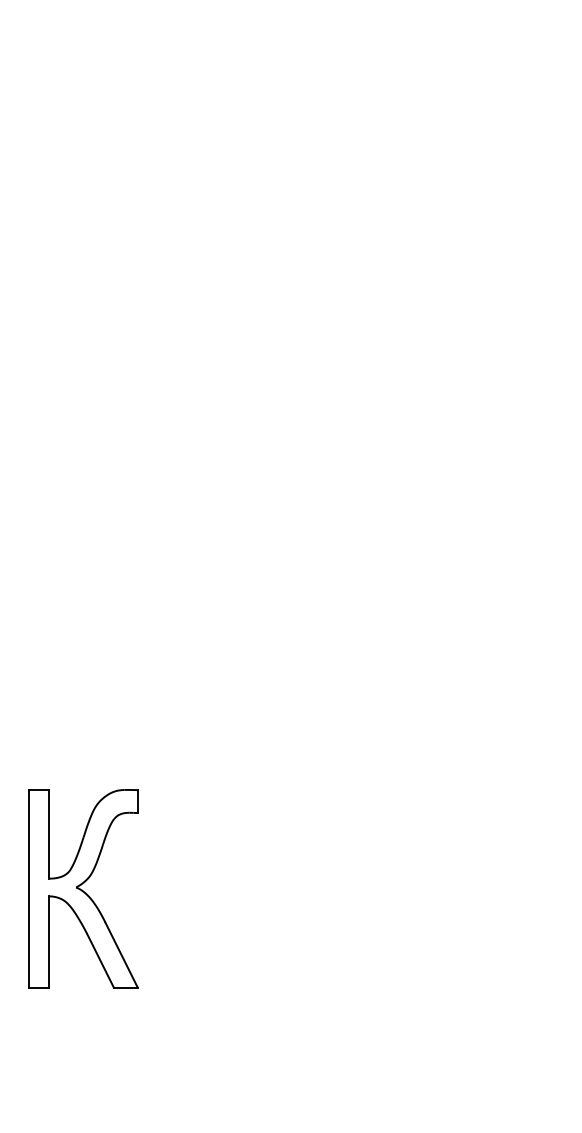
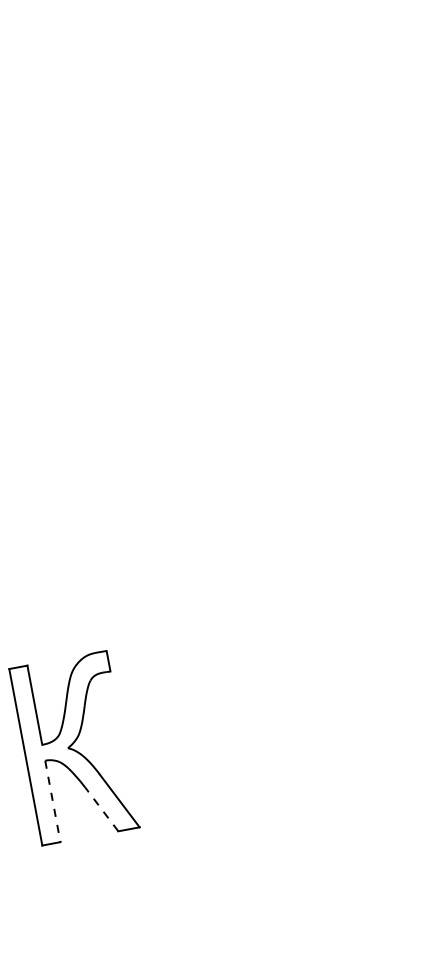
line: (49, 942) -> (53, 801), solid -> dashed
line: (100, 960) -> (101, 809), solid -> dashed

